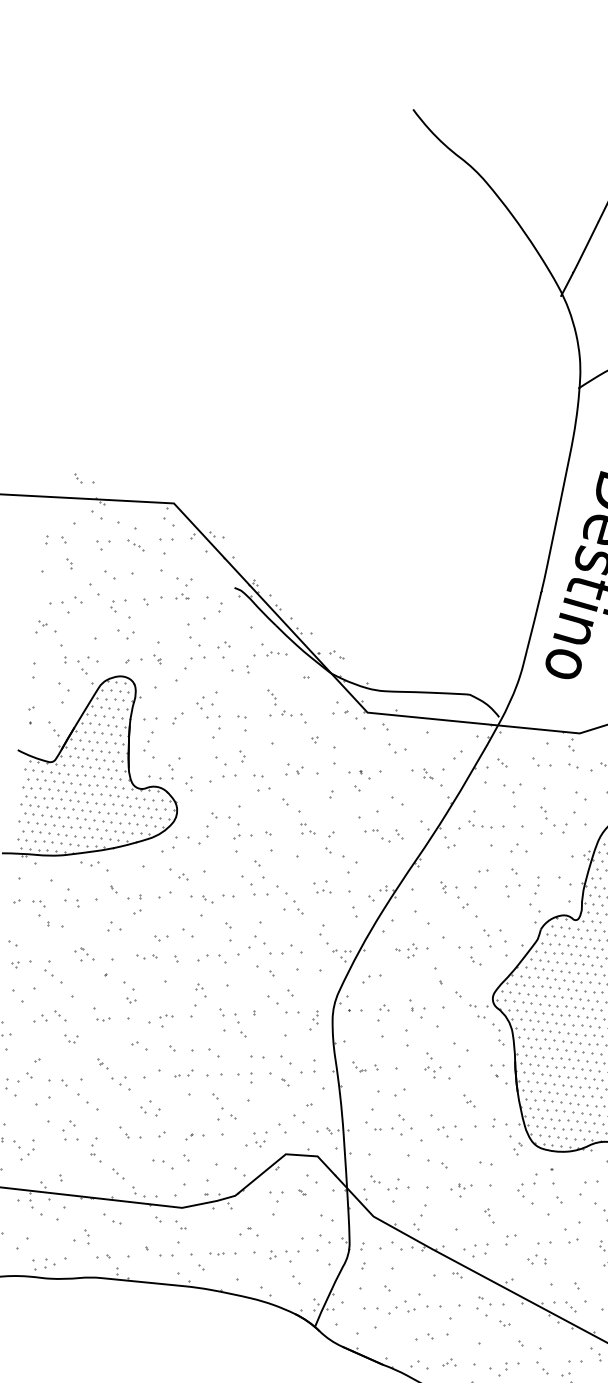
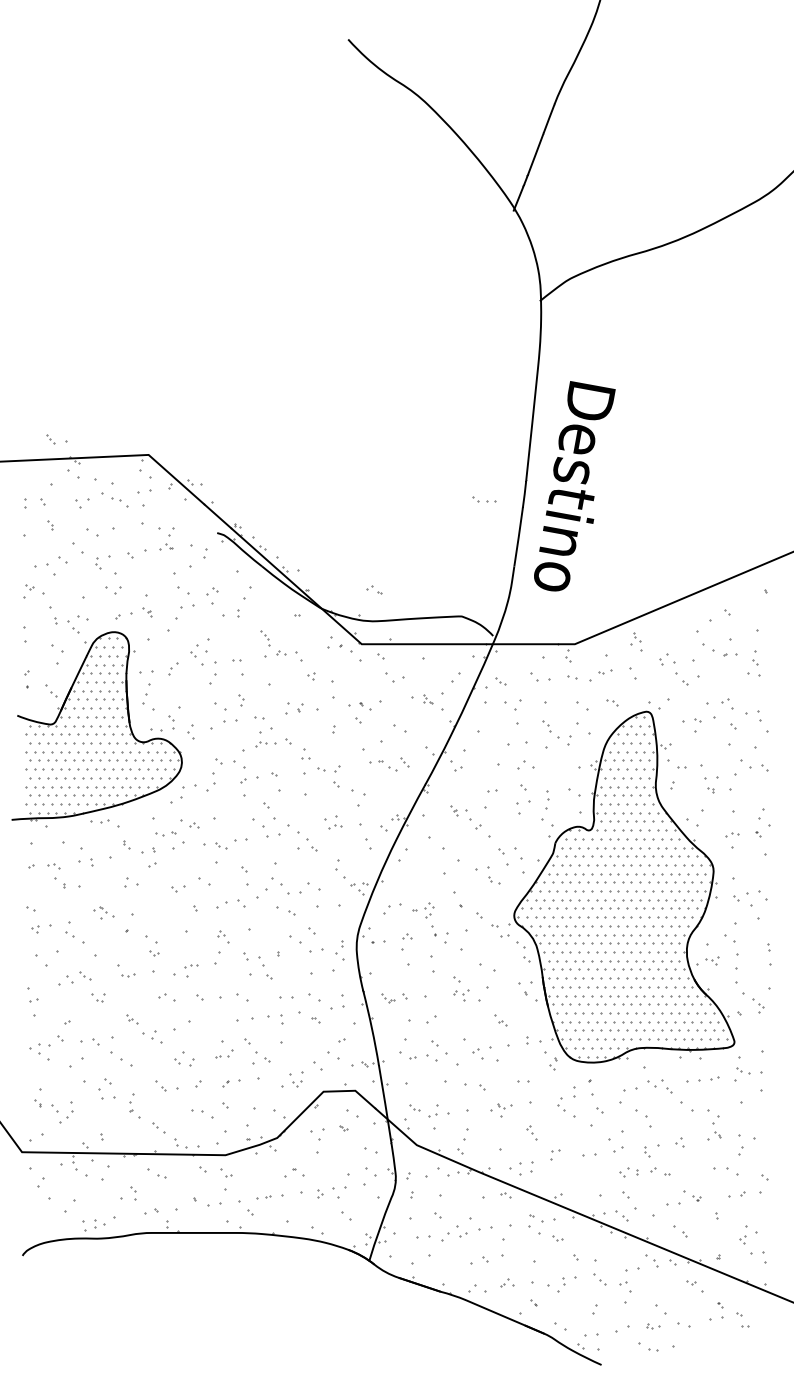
part: (135, 545) -> (114, 500), size x1.6
part: (276, 654) -> (265, 744), moved
part: (336, 654) -> (374, 589), moved
part: (479, 824) -> (484, 499), moved
part: (307, 828) -> (313, 765), size x1.6
part: (406, 950) -> (423, 910), moved
part: (146, 956) -> (165, 833), moved
part: (314, 1020) -> (338, 955), size x1.6
part: (184, 1072) -> (224, 1053), moved
part: (536, 1260) -> (628, 1172), moved

